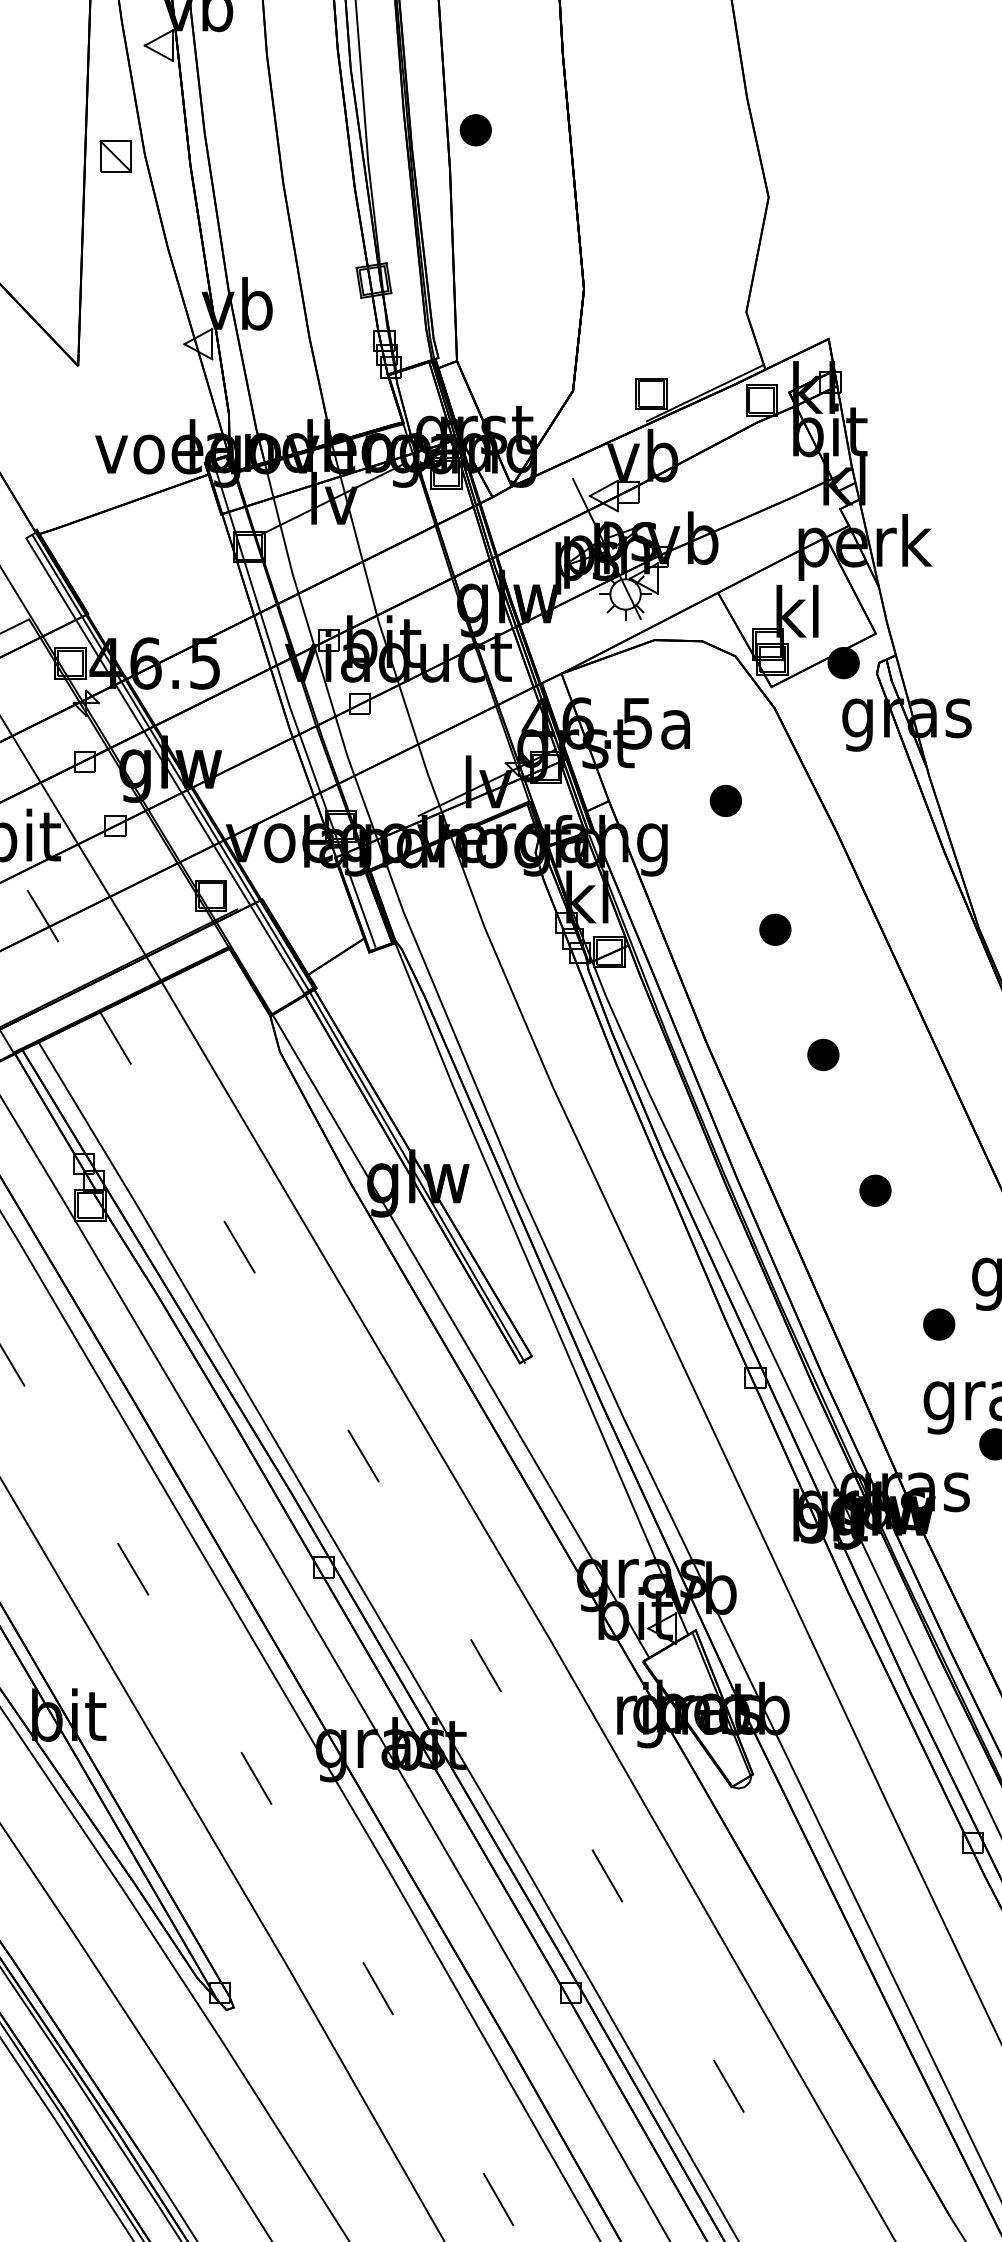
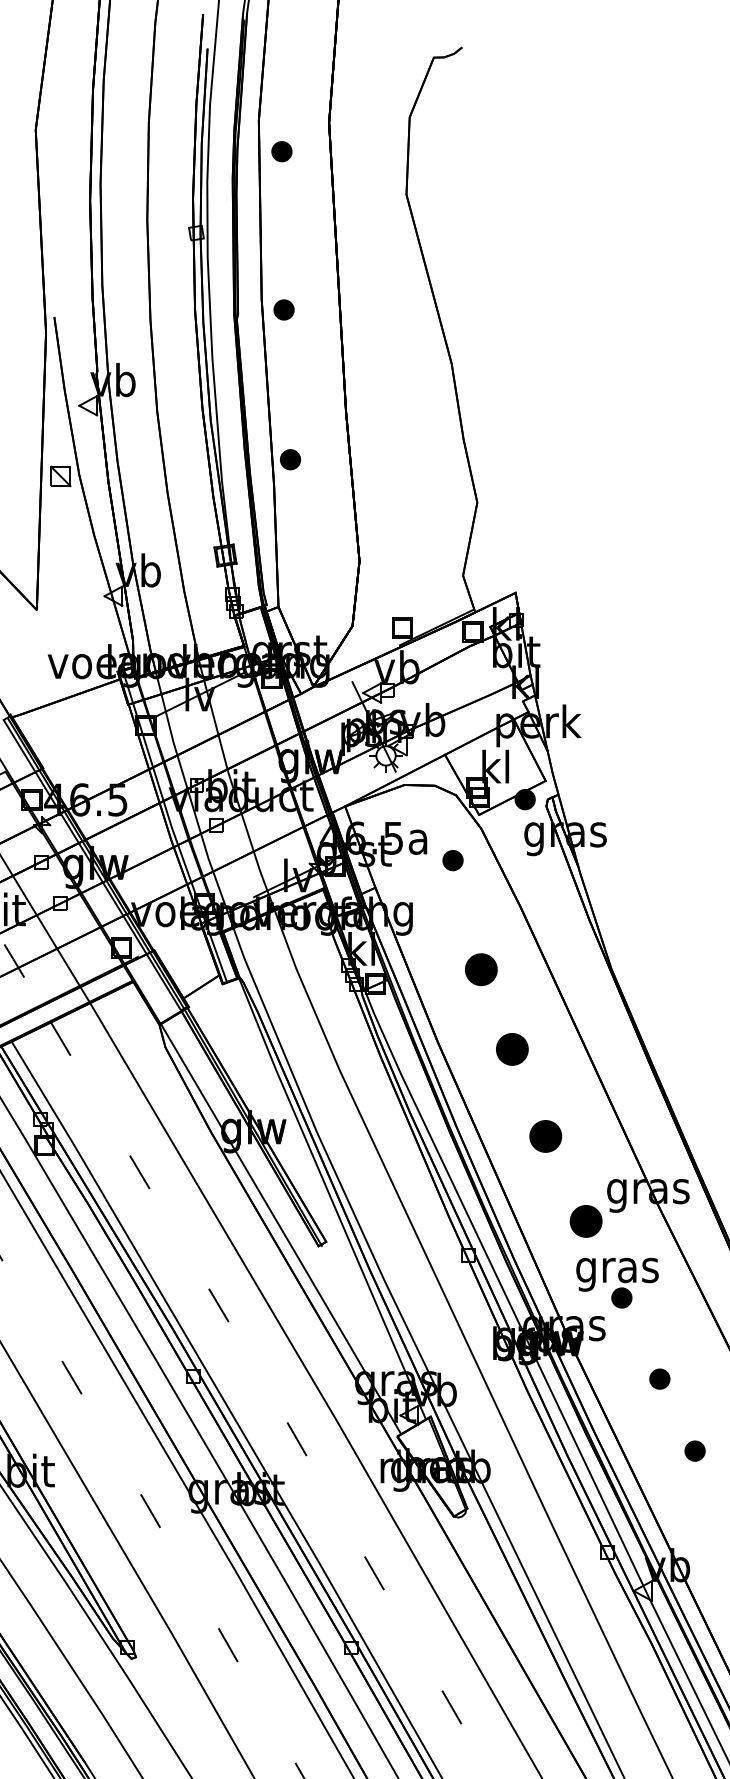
part: (725, 800) -> (452, 860), moved
part: (775, 929) -> (481, 969), size x1.6
part: (822, 1054) -> (511, 1049), size x1.6
part: (873, 1189) -> (544, 1135), size x1.6
part: (938, 1324) -> (585, 1221), size x1.6

